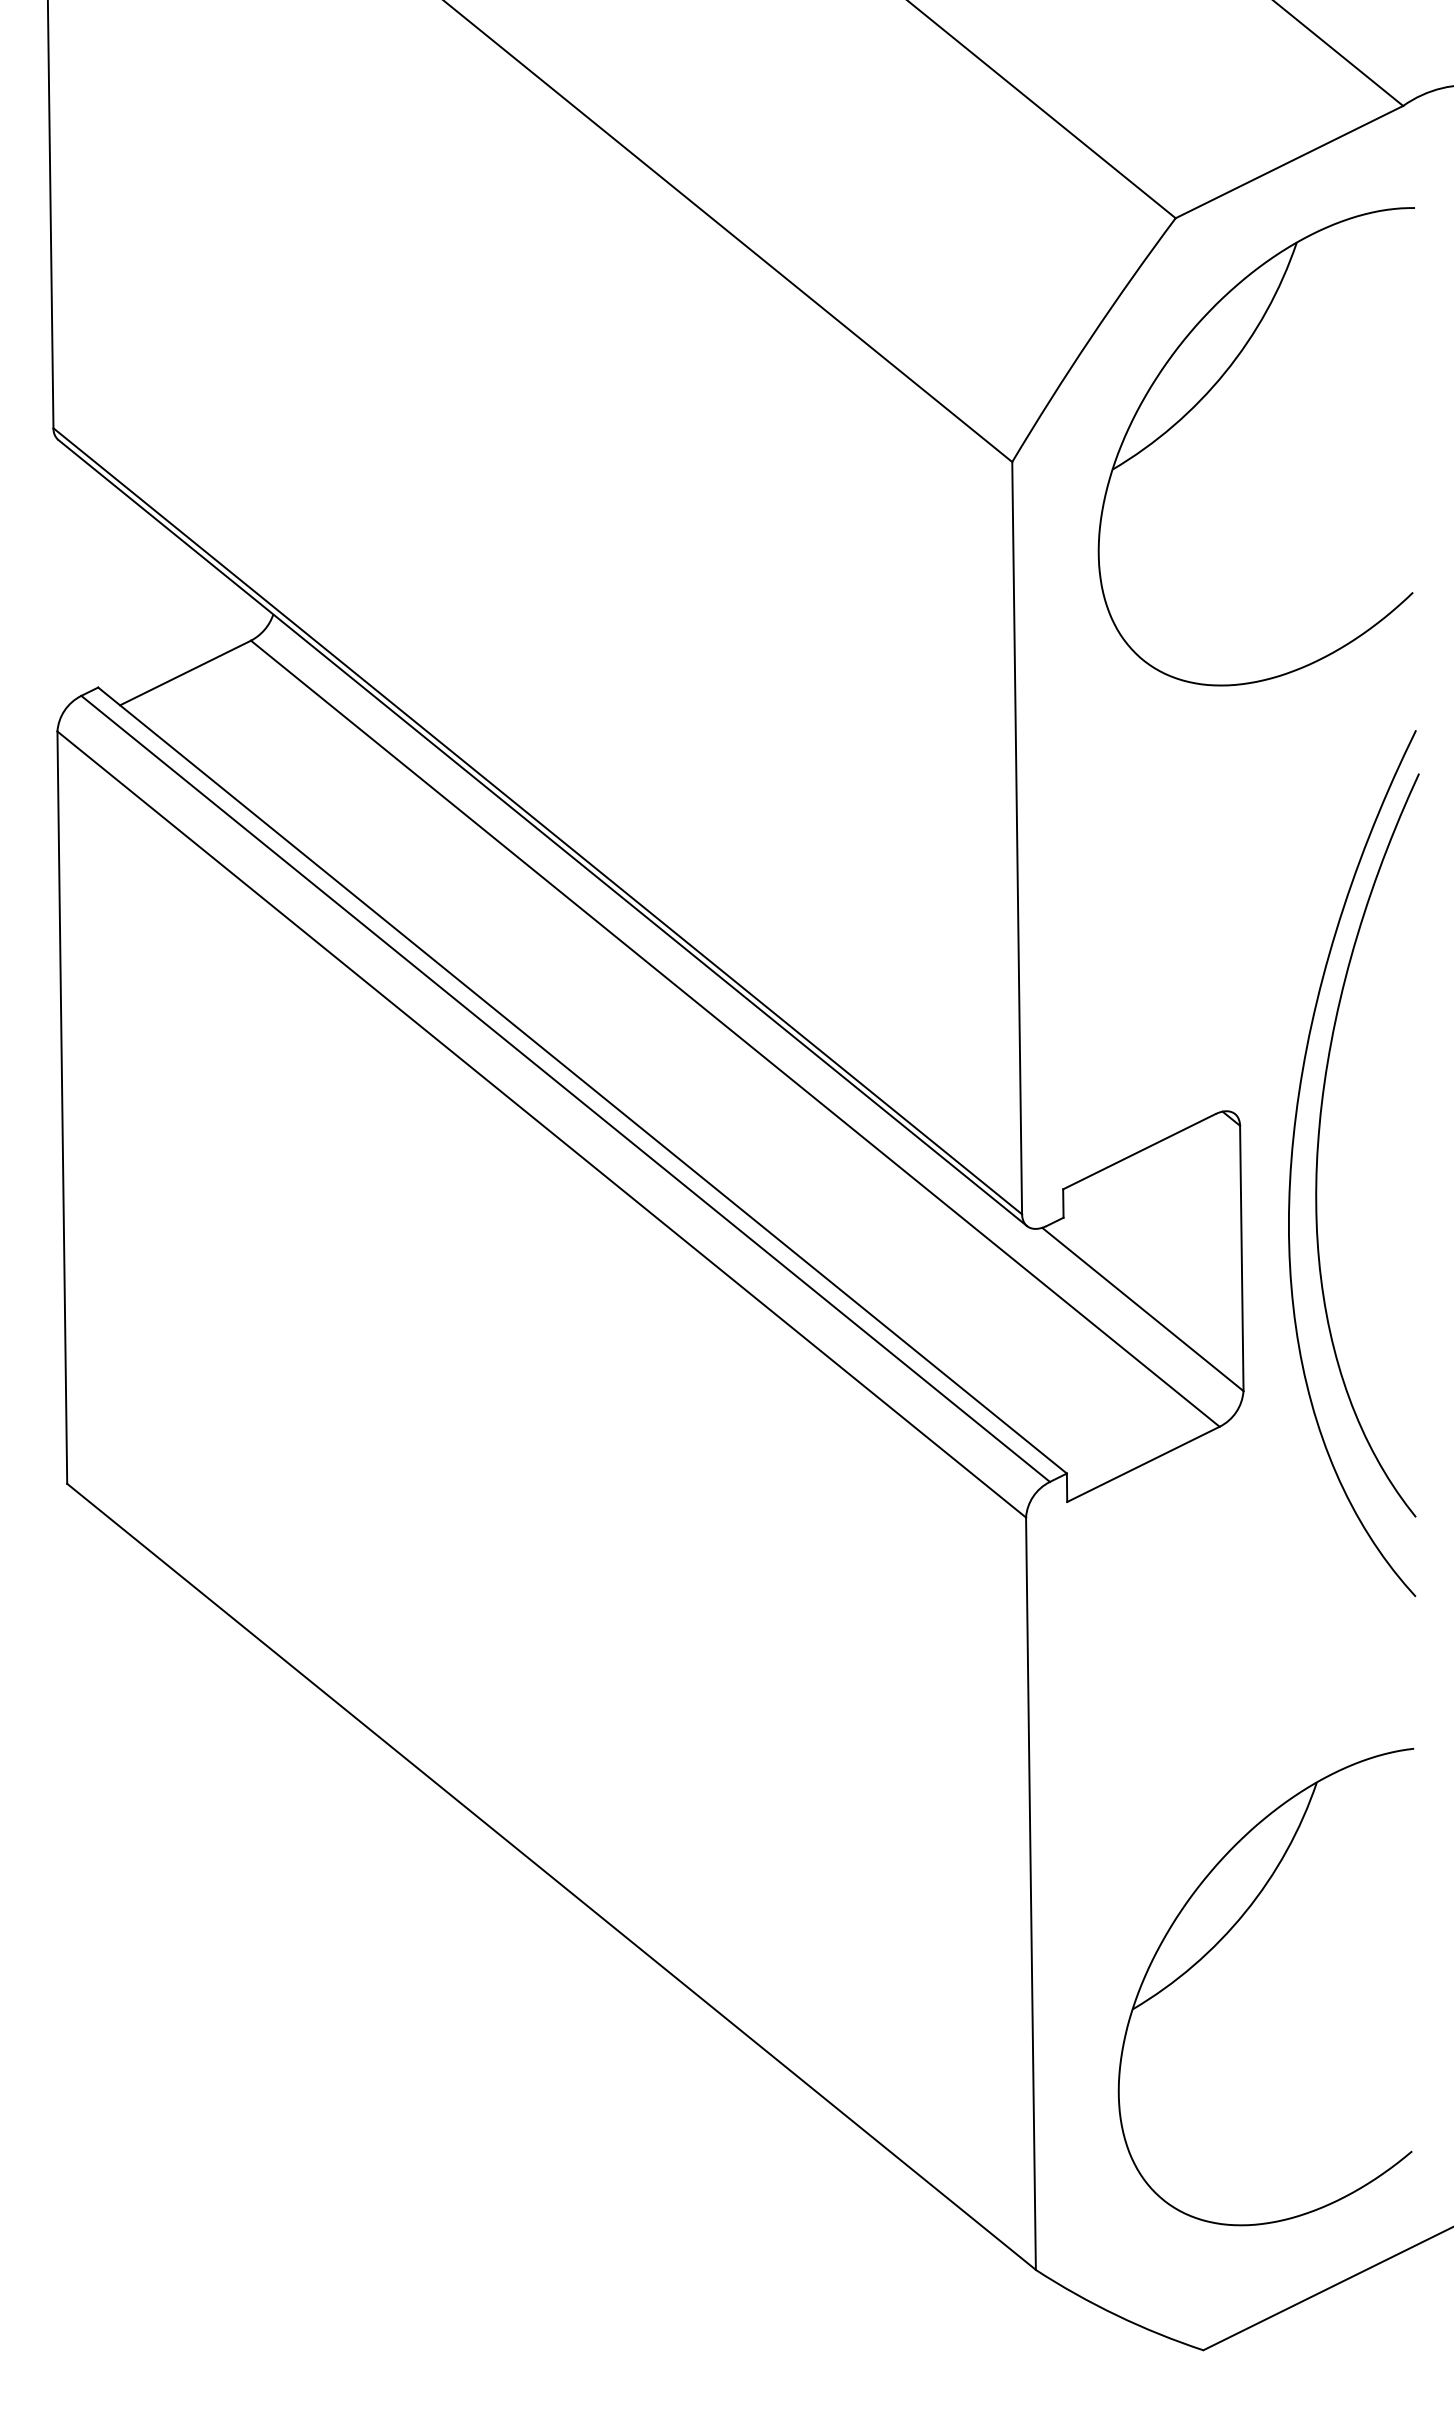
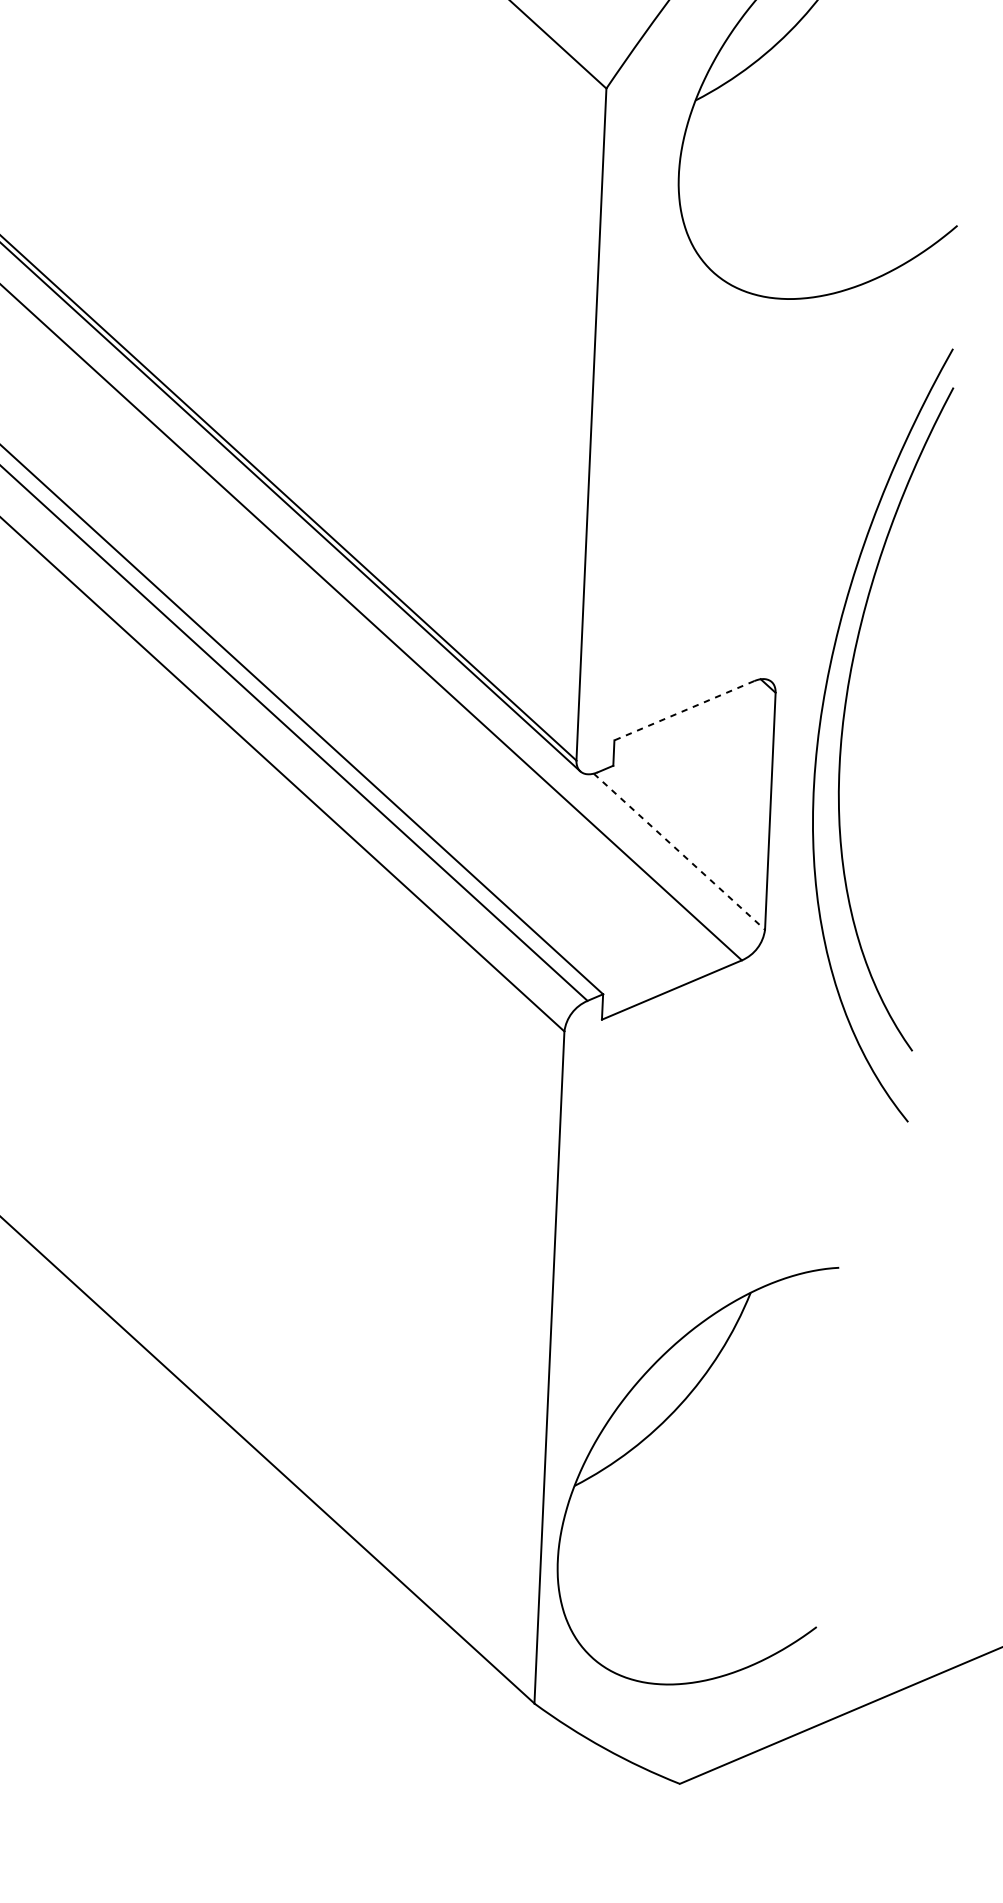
line: (1139, 1151) -> (684, 710), solid -> dashed
line: (1142, 1309) -> (679, 851), solid -> dashed
part: (1220, 1941) -> (656, 1429), moved

